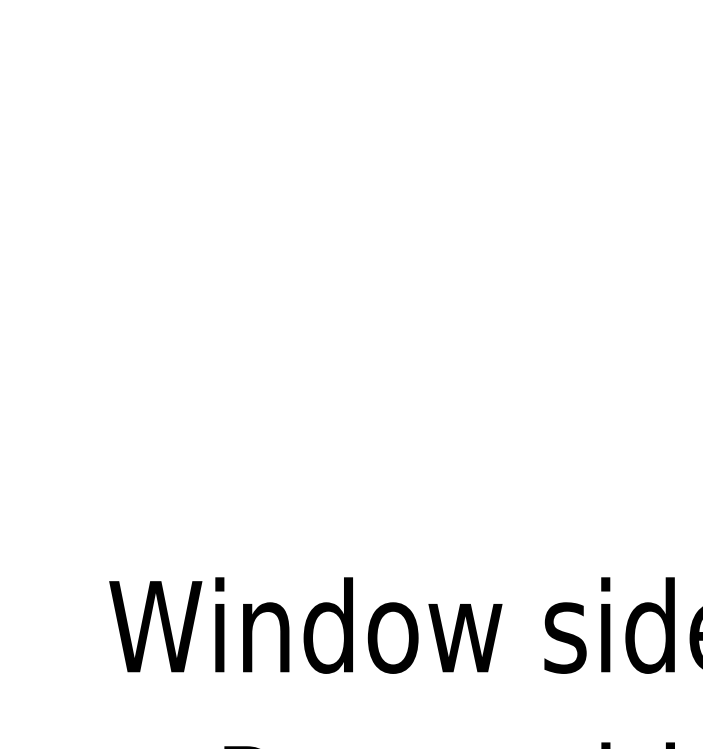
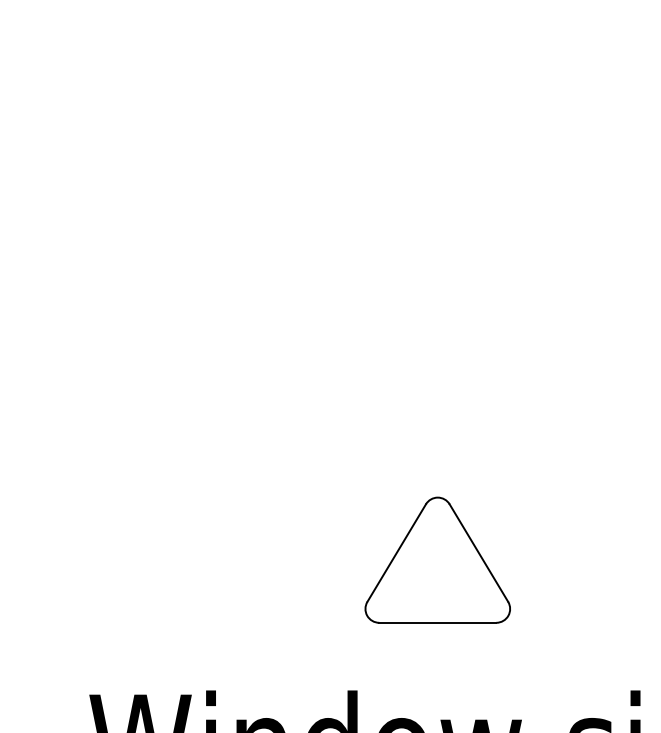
part: (425, 458) -> (437, 559), added

